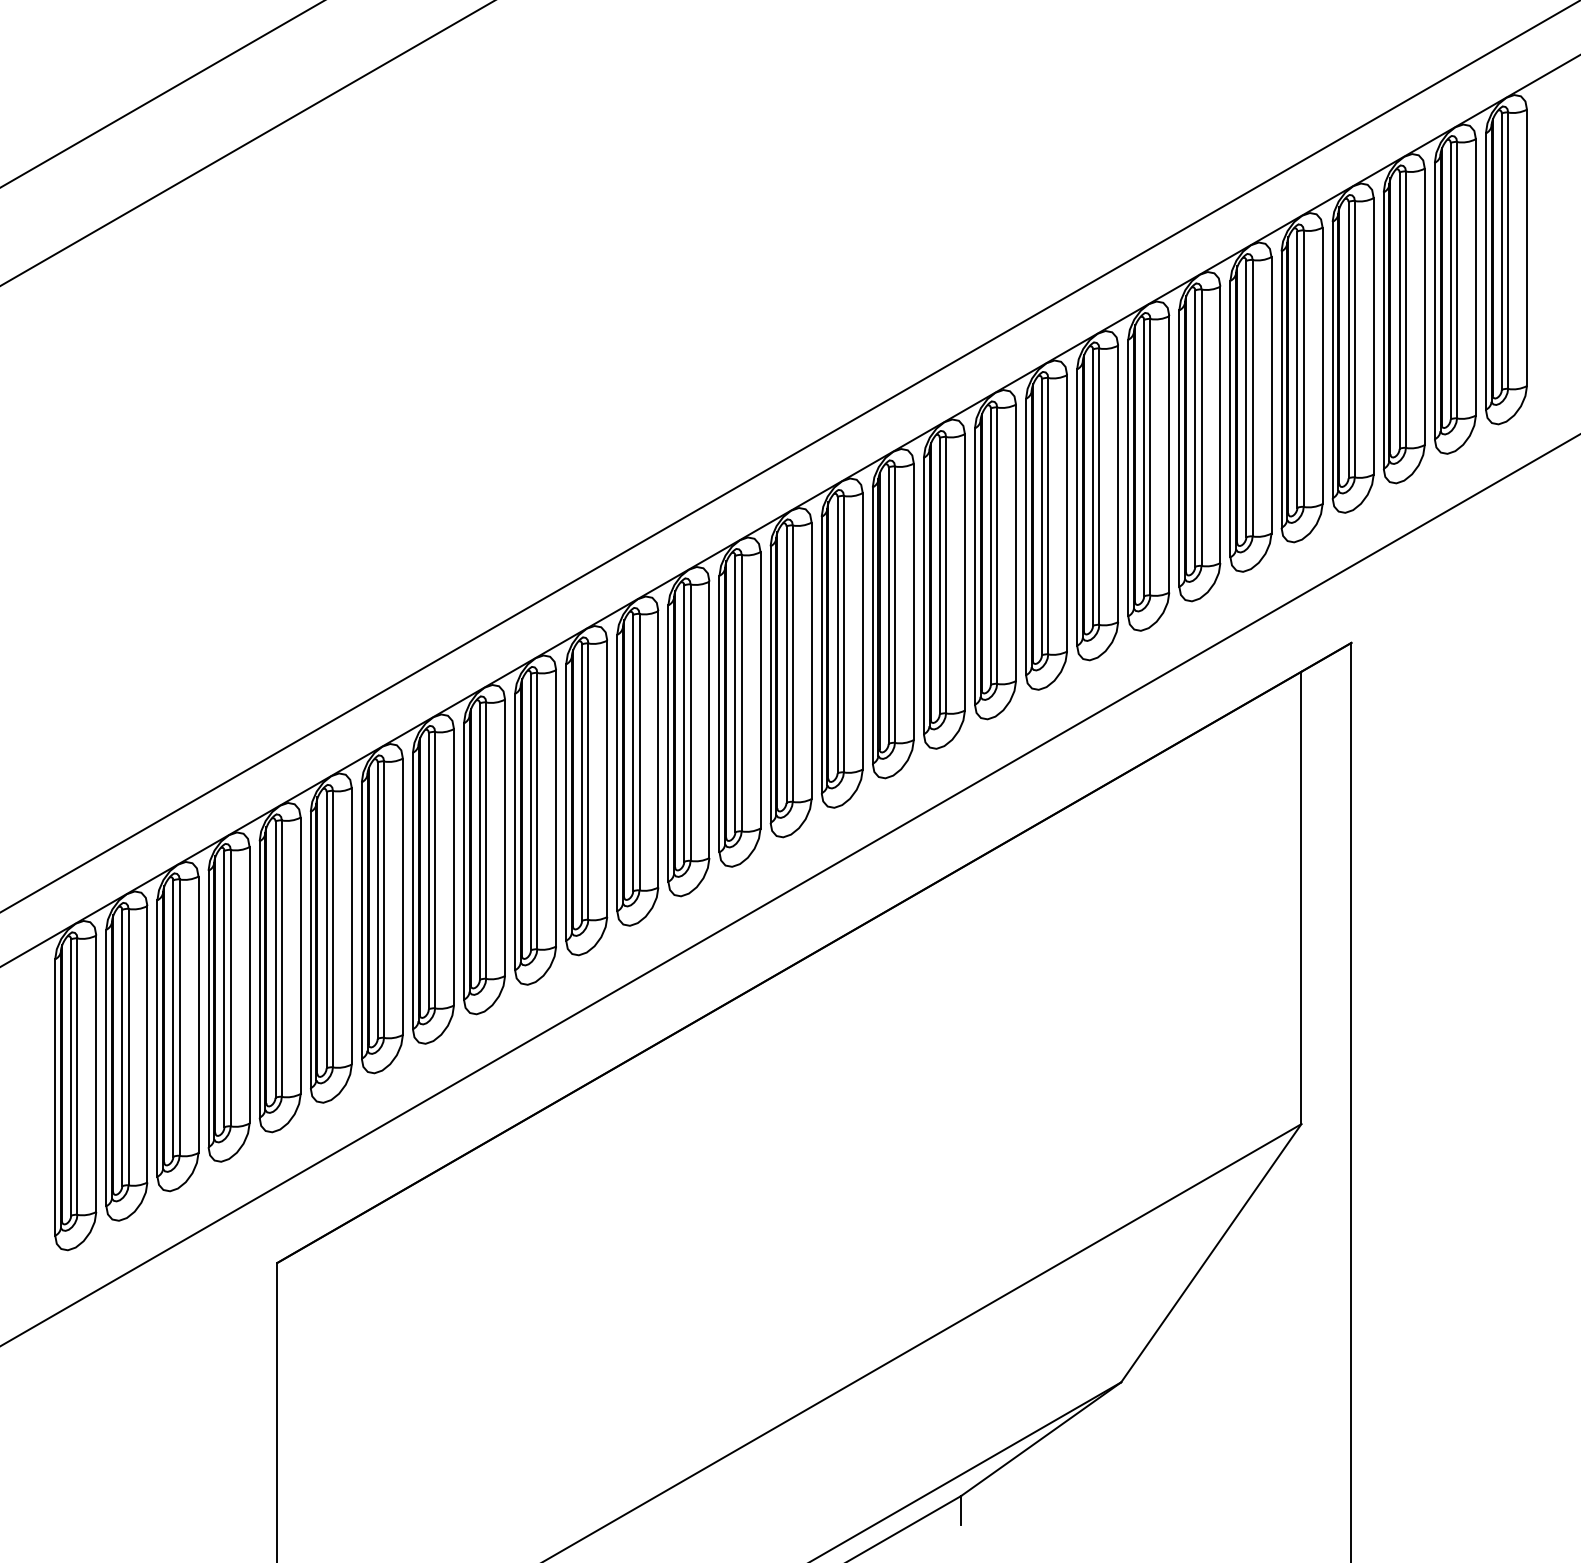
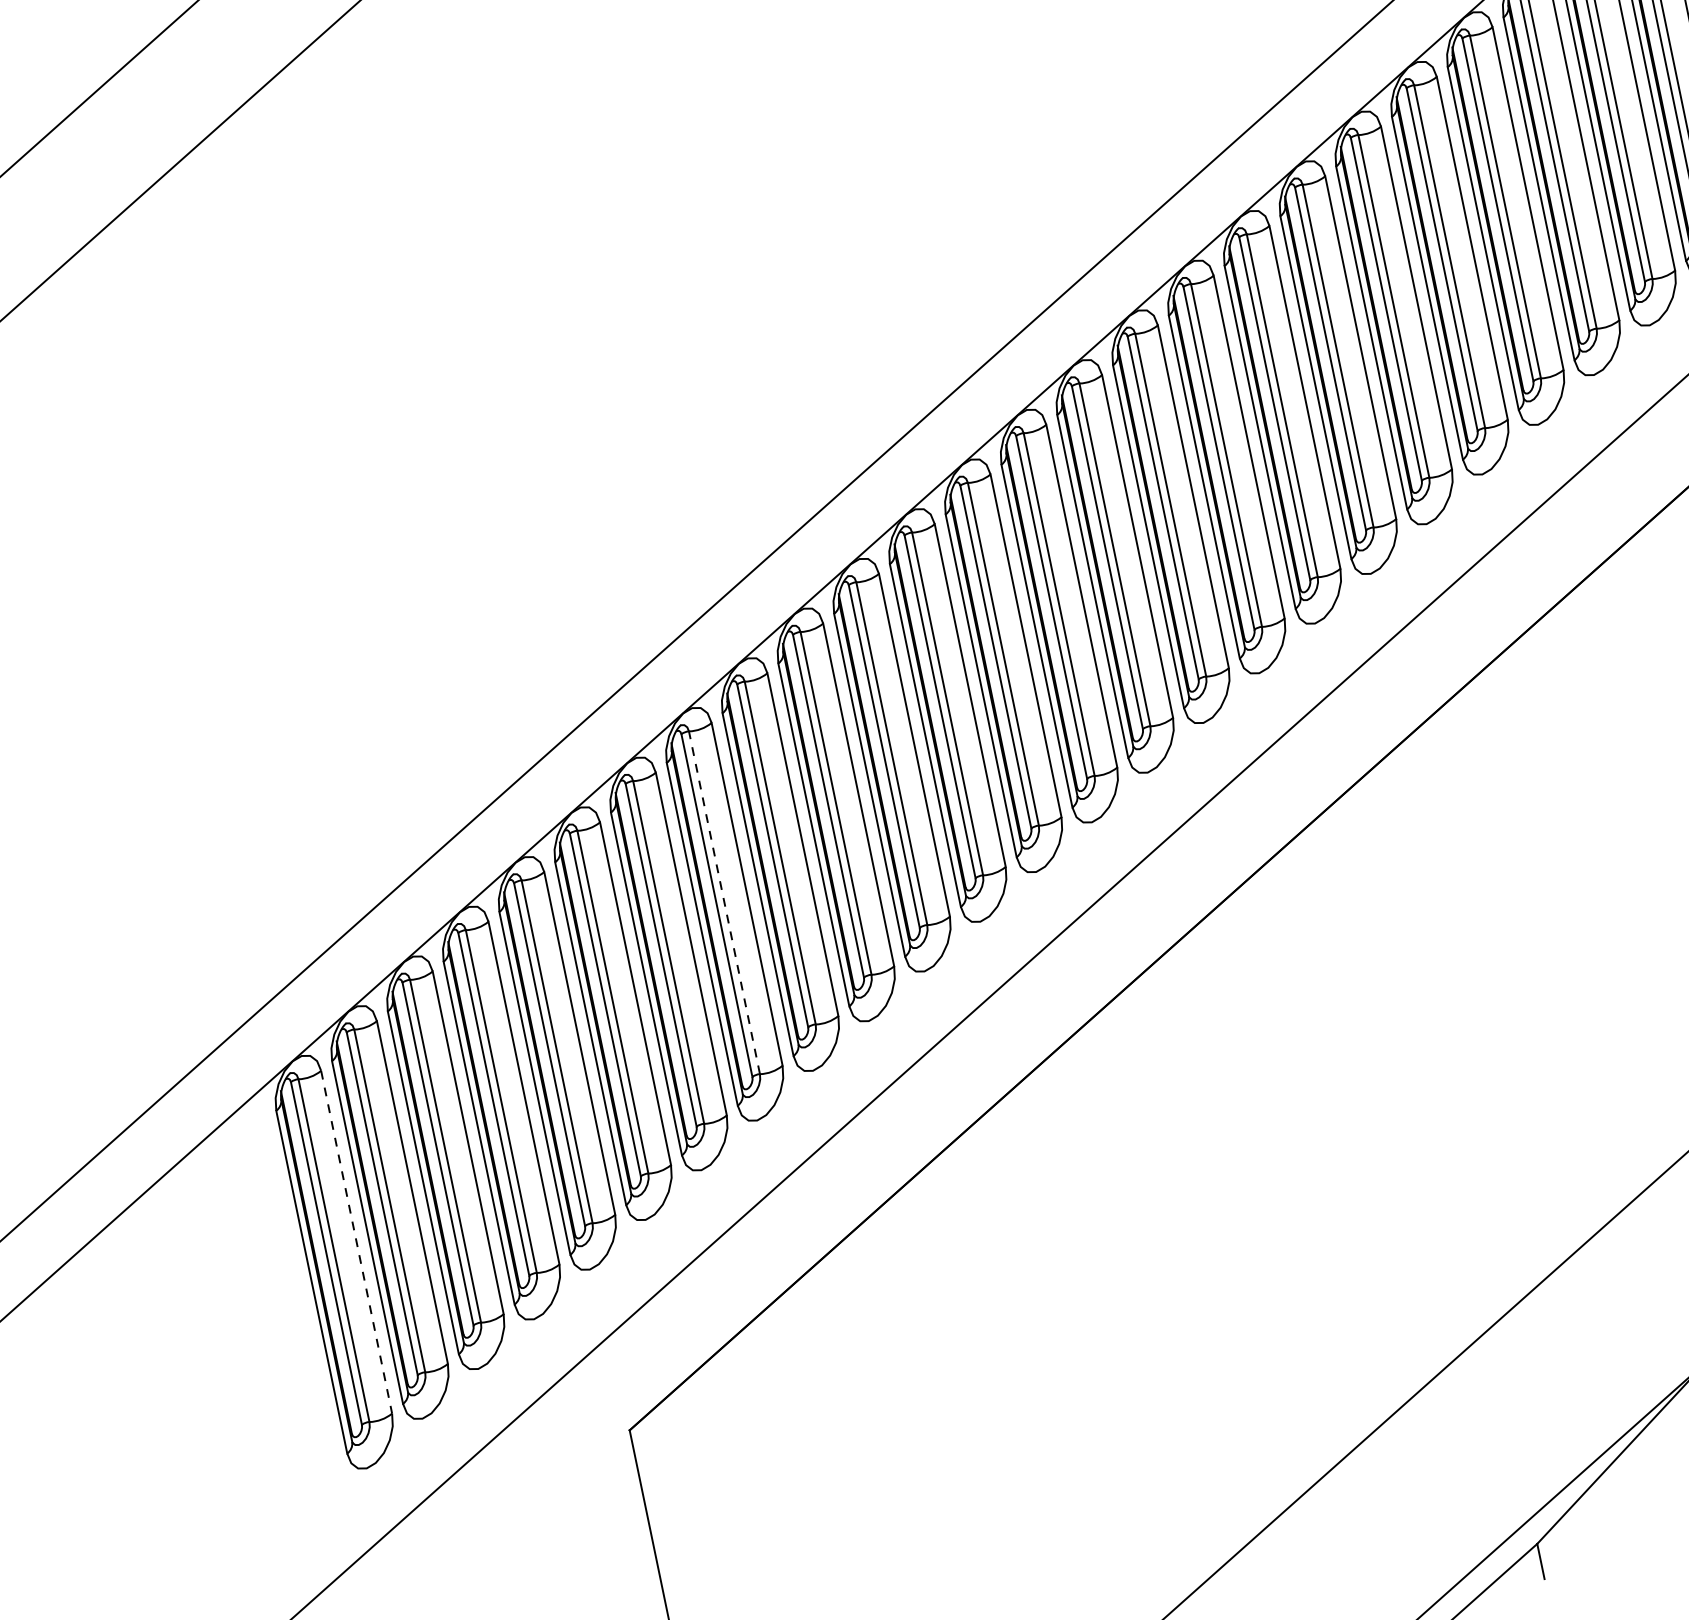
line: (435, 869) -> (724, 901), solid -> dashed
line: (96, 1074) -> (357, 1243), solid -> dashed

